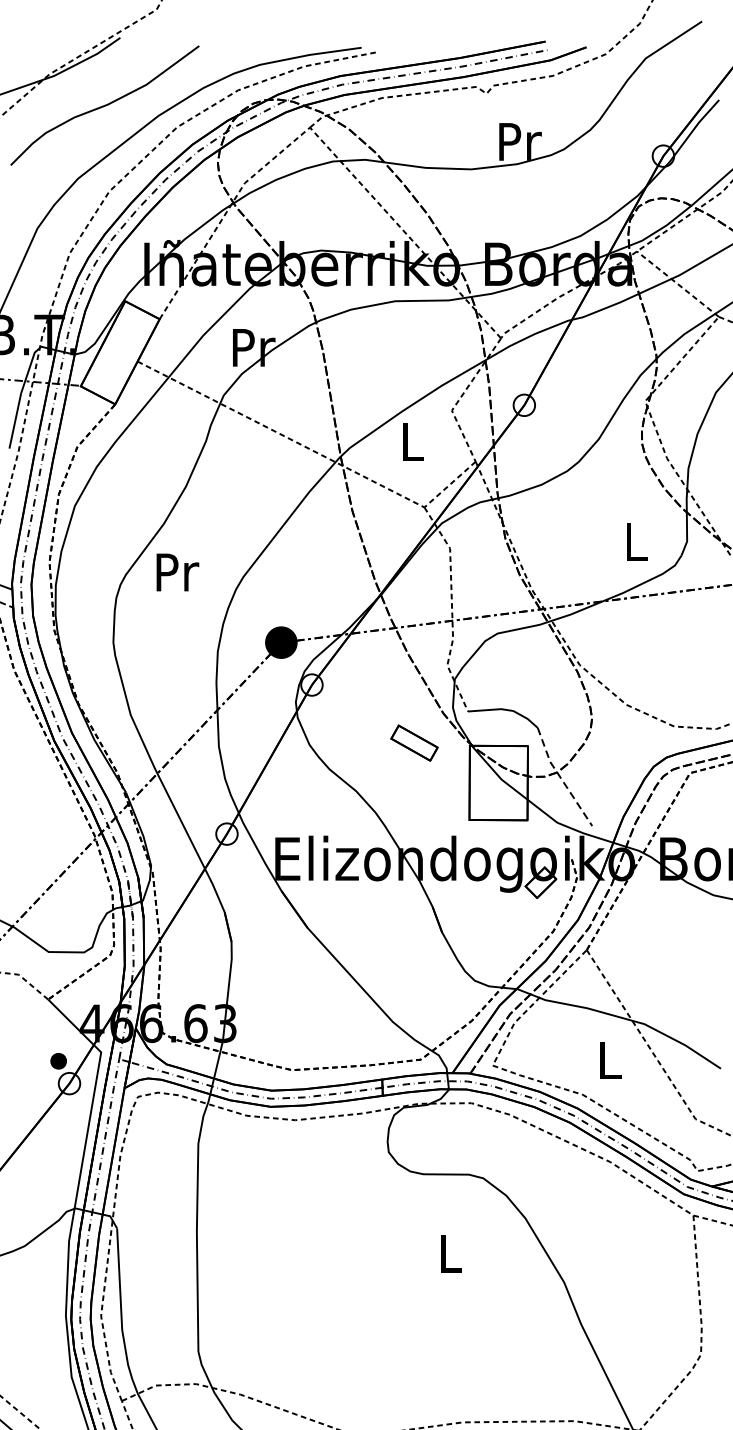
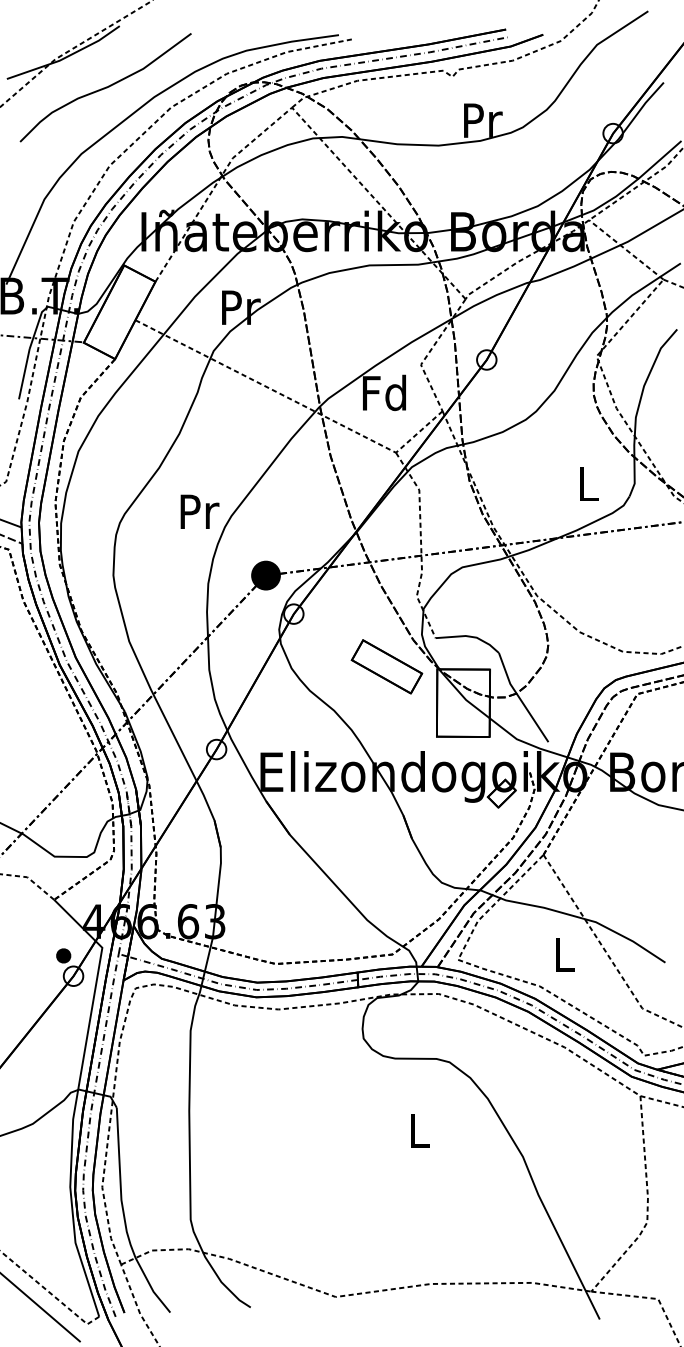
text: (411, 441) -> (384, 392), L -> Fd
text: (177, 572) -> (199, 511), moved
part: (413, 742) -> (386, 666), size x1.67
line: (561, 777) -> (520, 698), dashed -> solid

